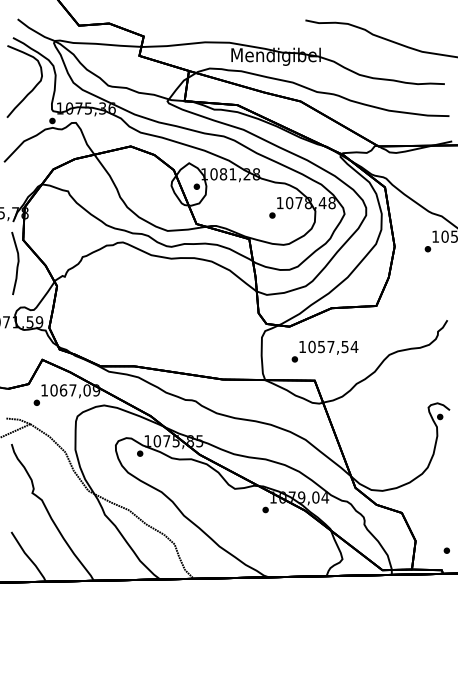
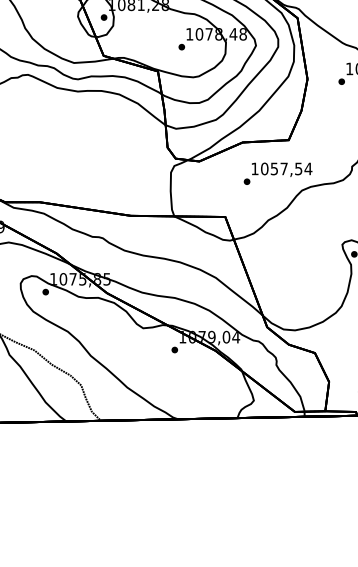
text: (324, 351) -> (277, 173), moved

